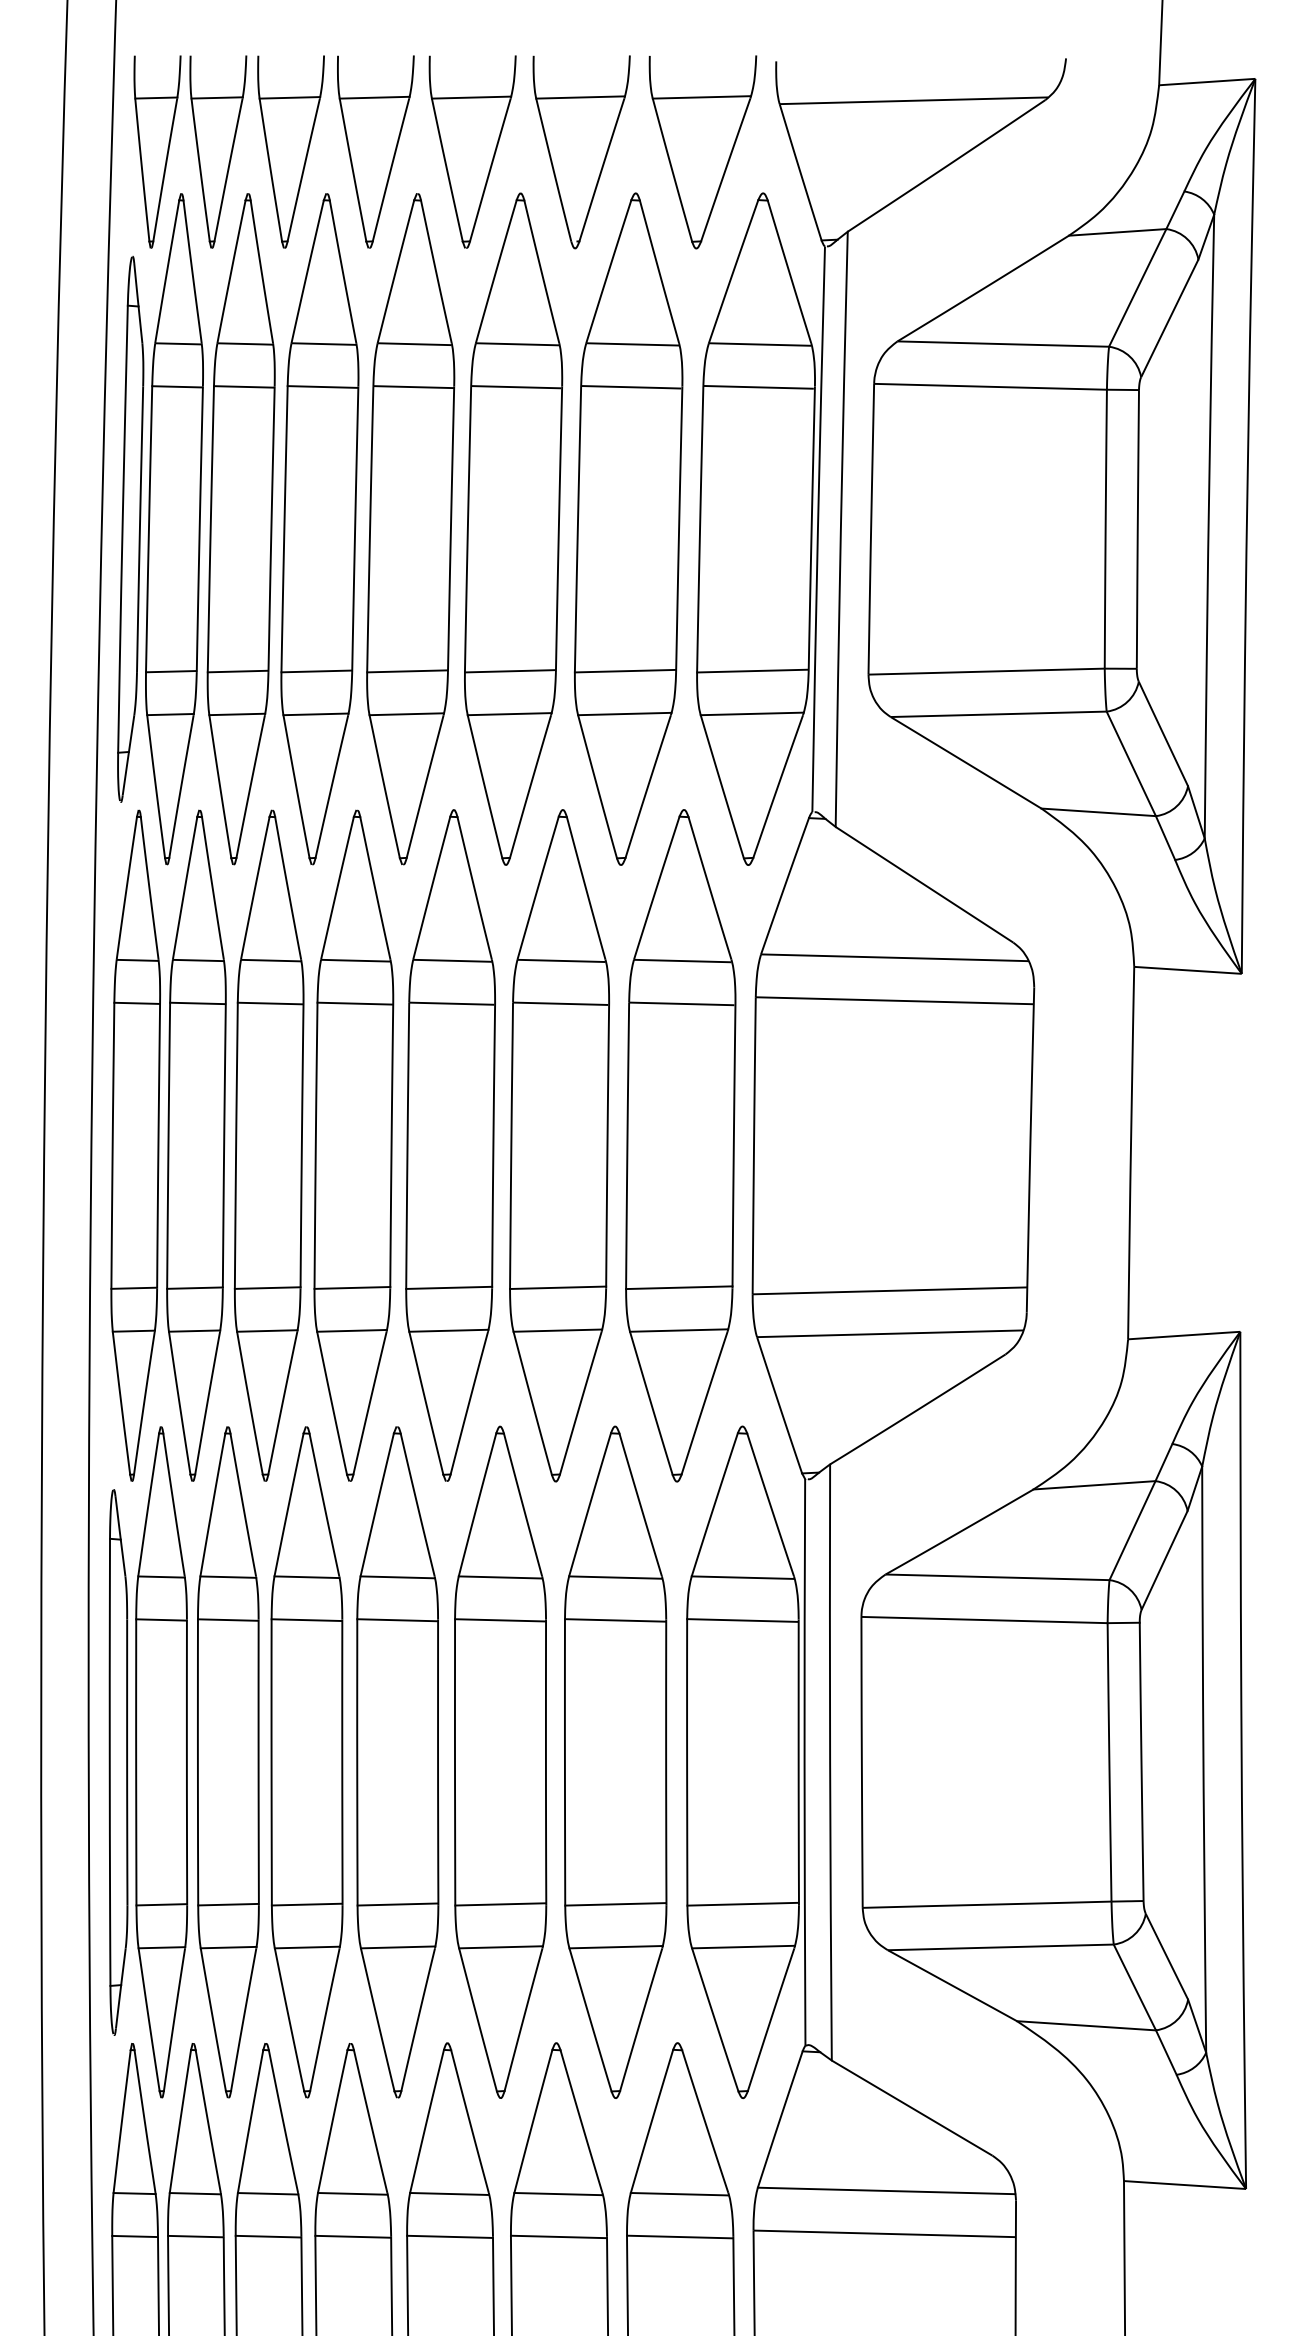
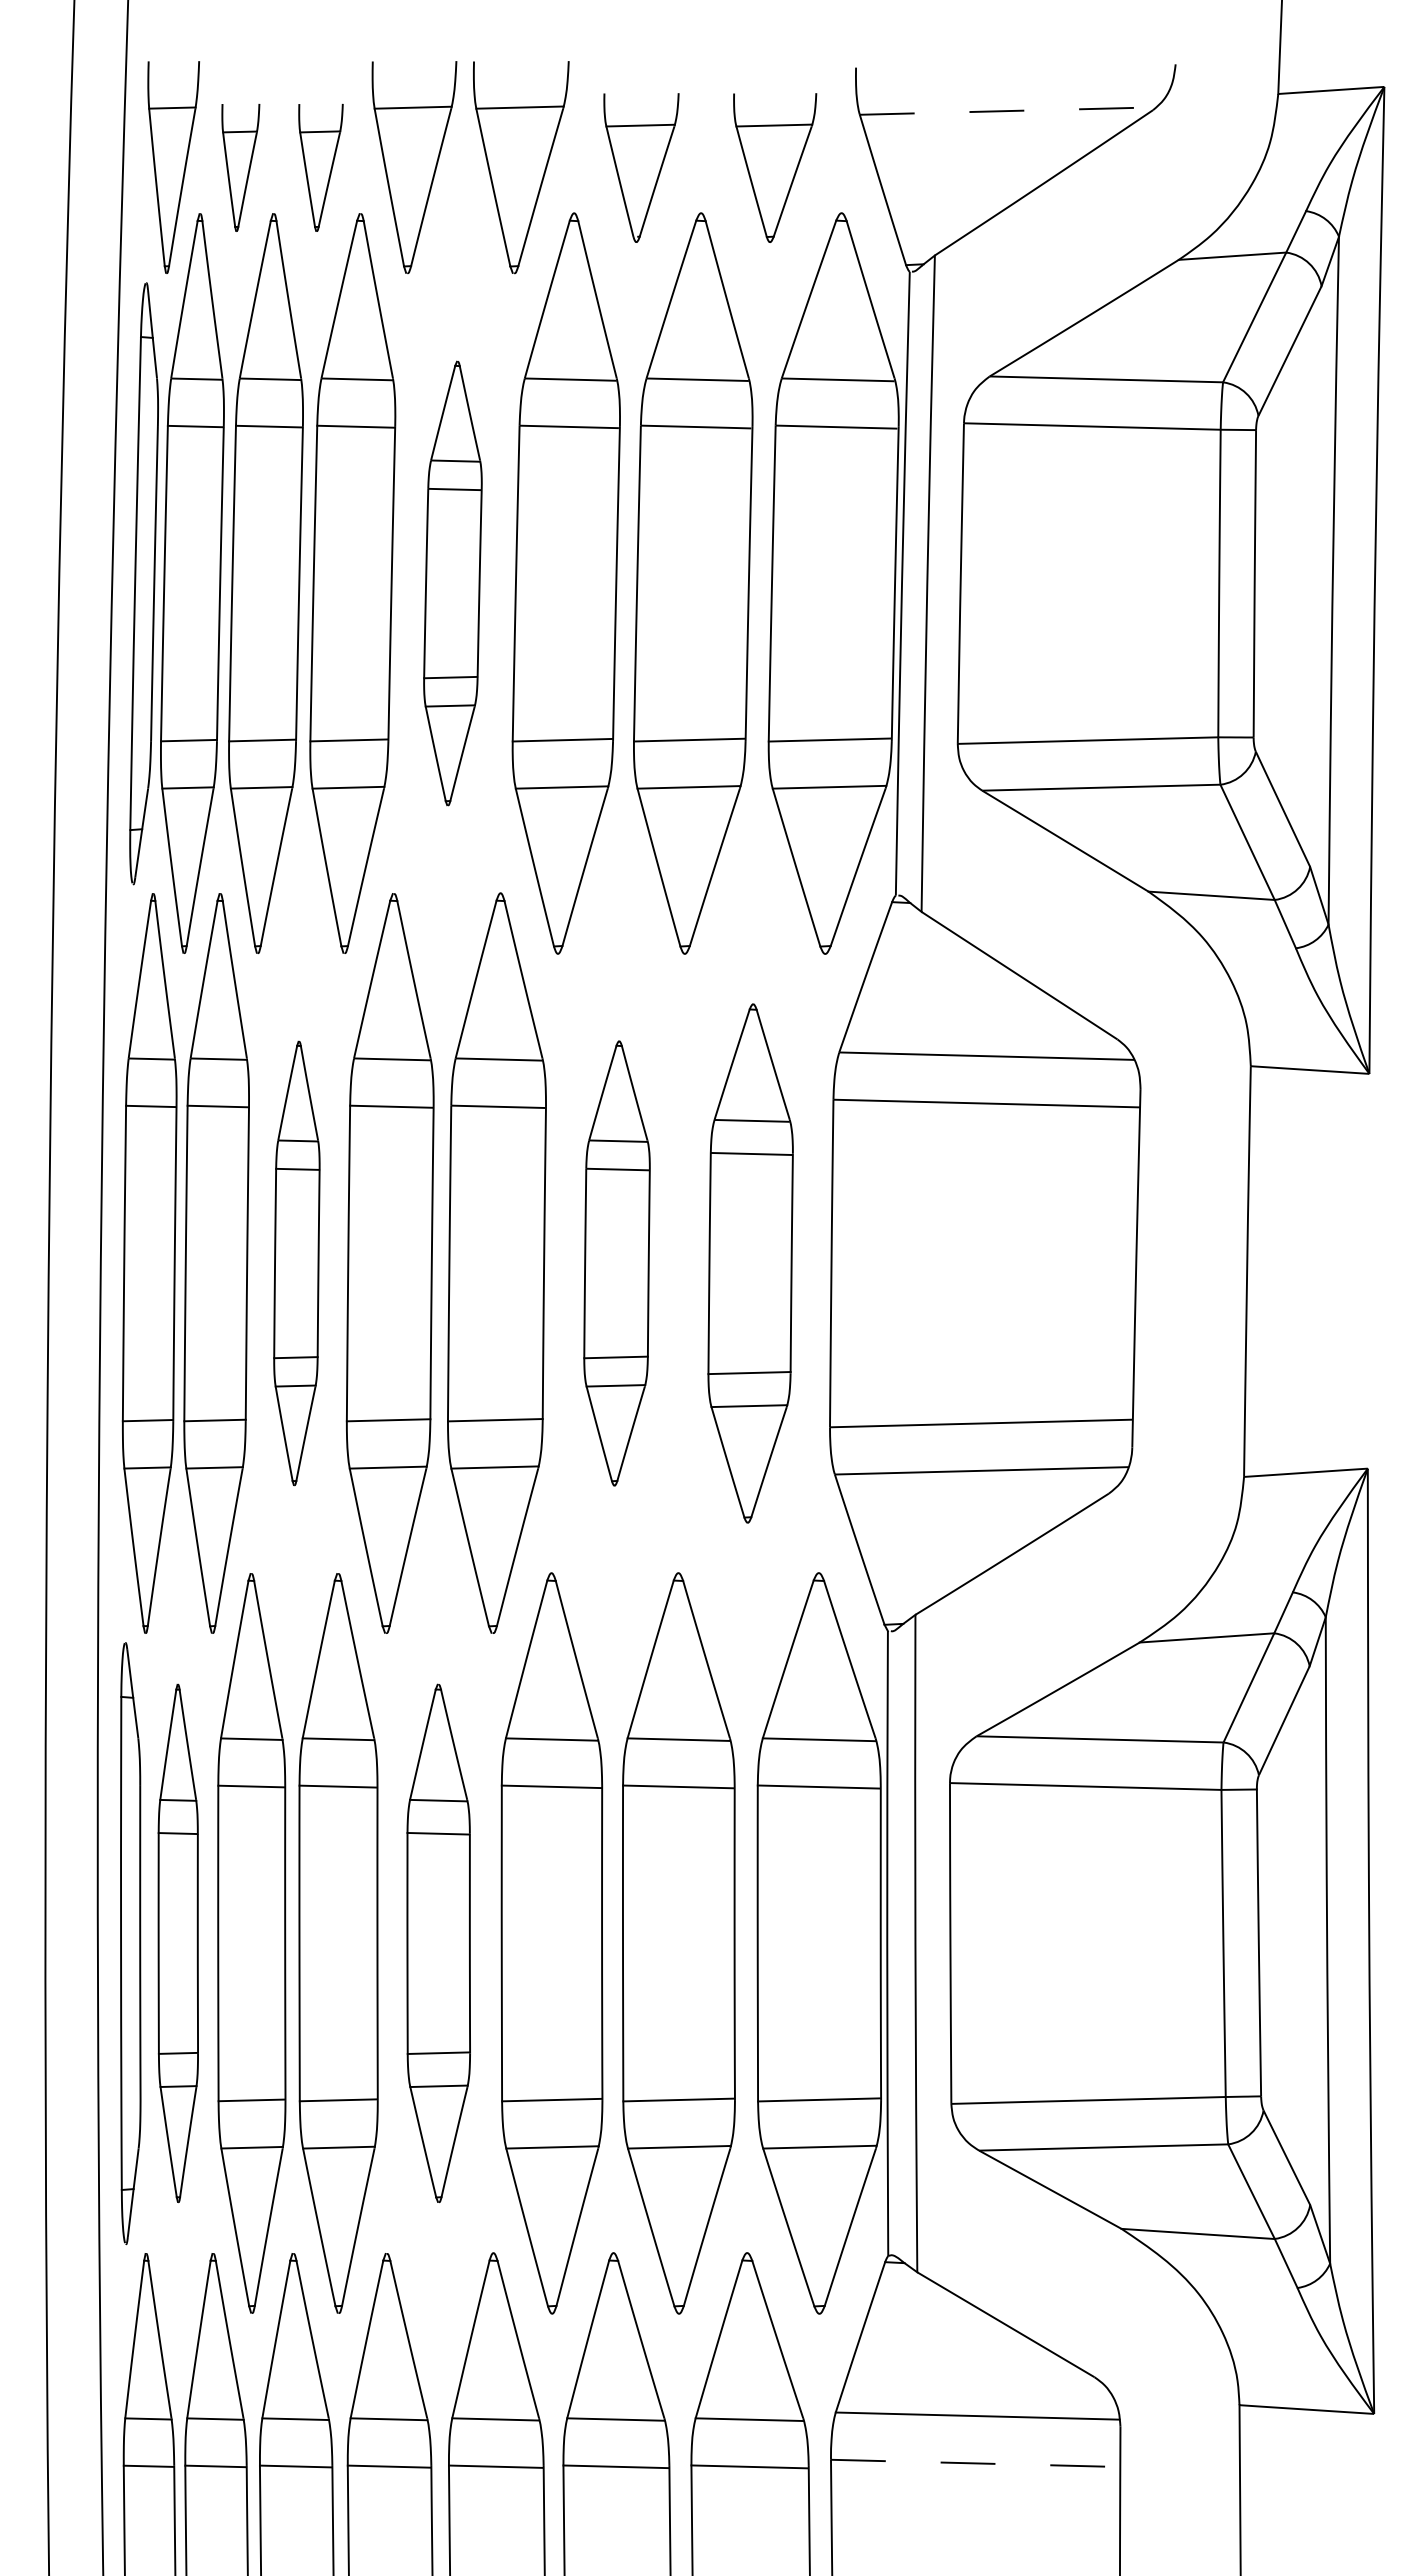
line: (914, 101) -> (1008, 111), solid -> dashed
part: (218, 151) -> (240, 167), size x0.6
part: (290, 151) -> (320, 167), size x0.6
part: (581, 151) -> (641, 167), size x0.7
part: (702, 151) -> (774, 167), size x0.7
part: (410, 529) -> (452, 583), size x0.6
part: (268, 1145) -> (296, 1263), size x0.6
part: (559, 1145) -> (616, 1263), size x0.6
part: (680, 1145) -> (750, 1263), size x0.7
part: (161, 1762) -> (178, 1943), size x0.7
part: (397, 1762) -> (438, 1943), size x0.7
line: (885, 2233) -> (976, 2463), solid -> dashed

